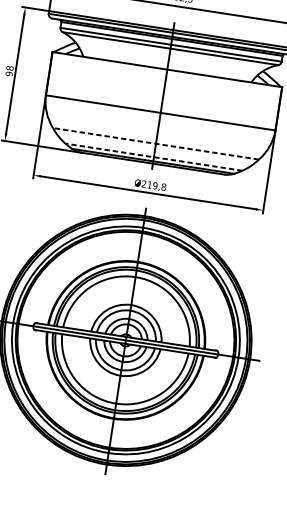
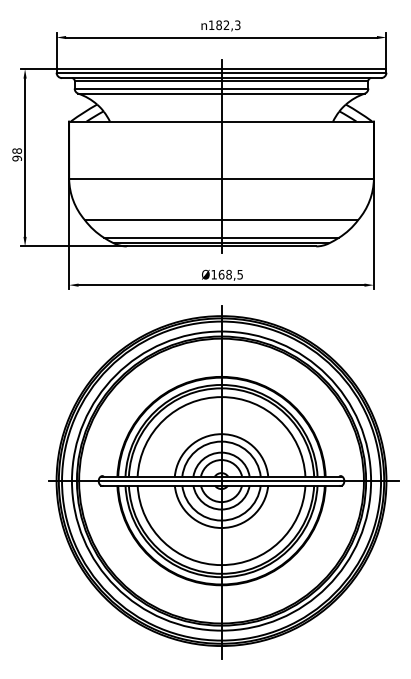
line: (155, 144) -> (221, 220), dashed -> solid
line: (153, 156) -> (221, 237), dashed -> solid
text: (154, 185) -> (227, 274), 219,8 -> 168,5

